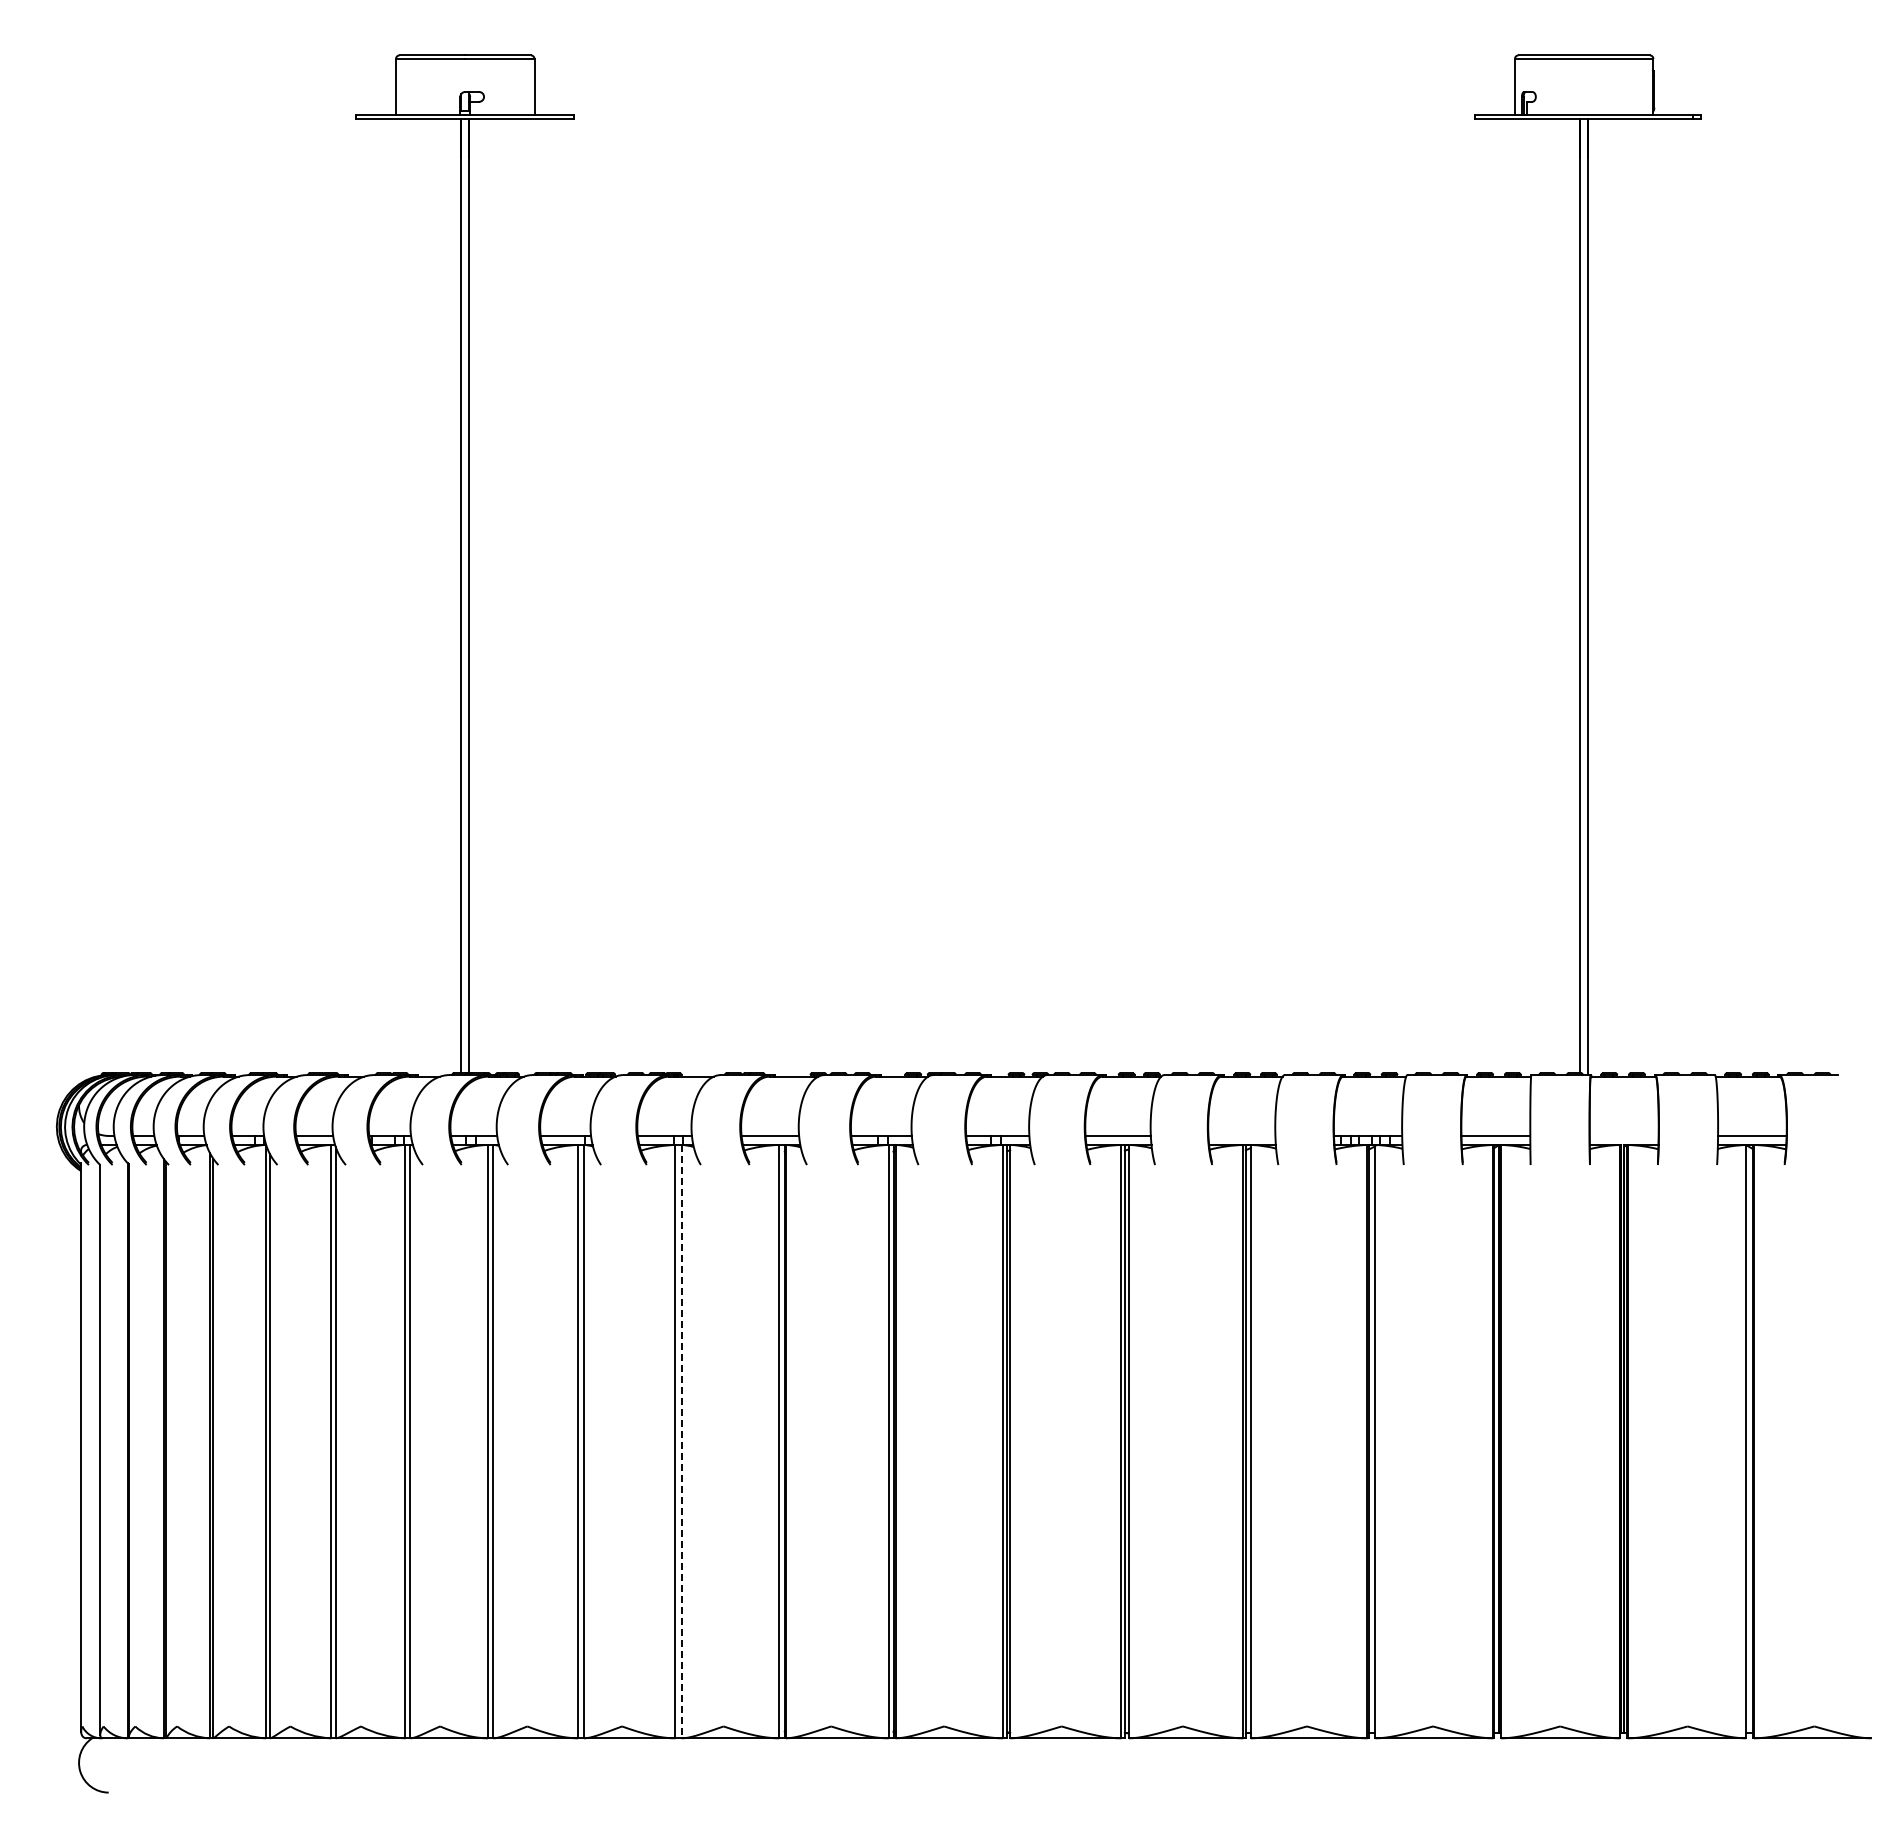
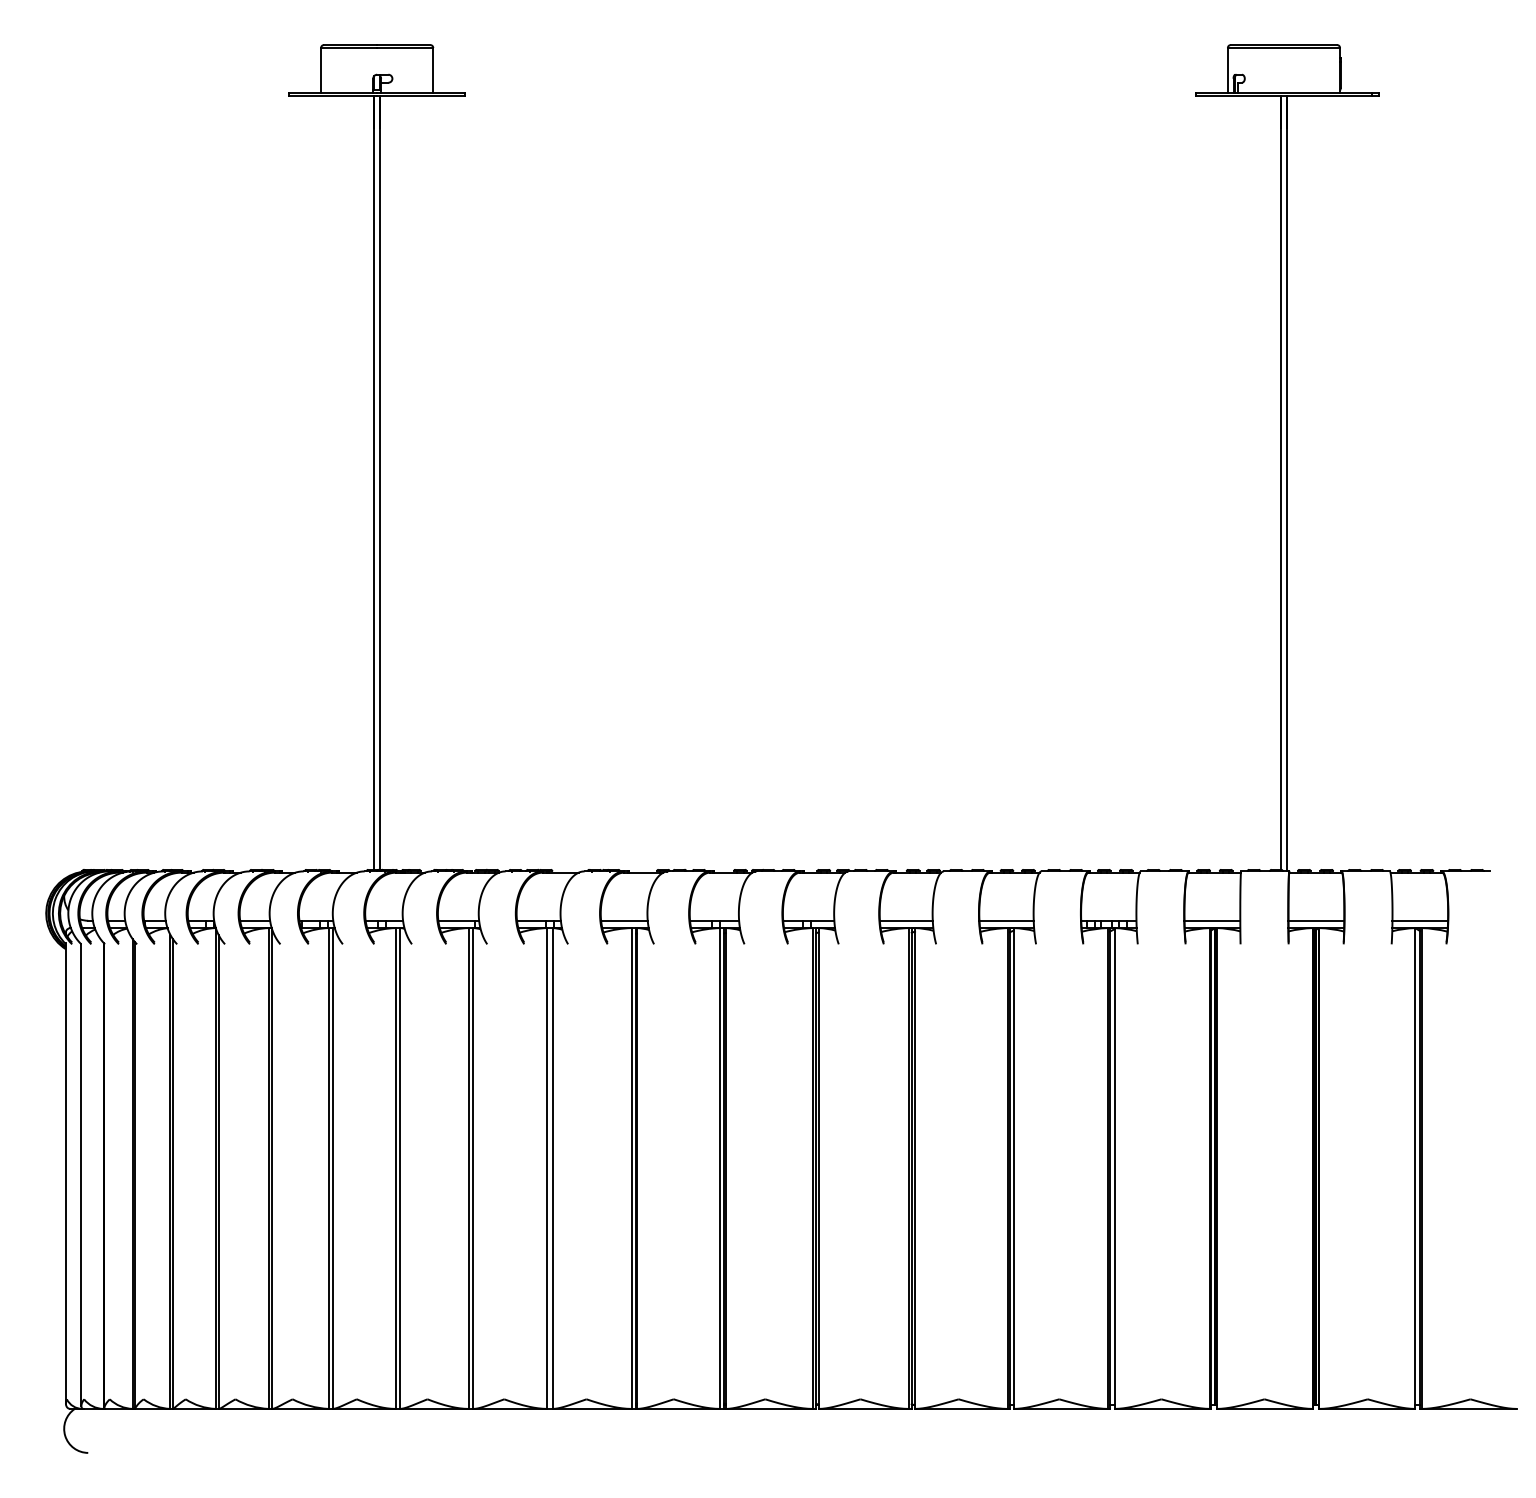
line: (1241, 1135) -> (1006, 920), added
line: (1623, 1135) -> (1315, 920), added
line: (681, 1441) -> (552, 1168), dashed -> solid

